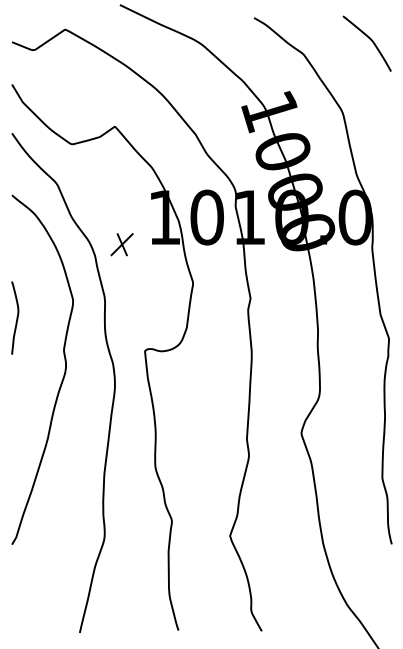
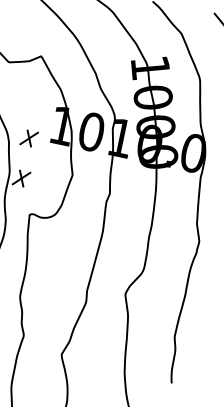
part: (122, 302) -> (21, 178), added

